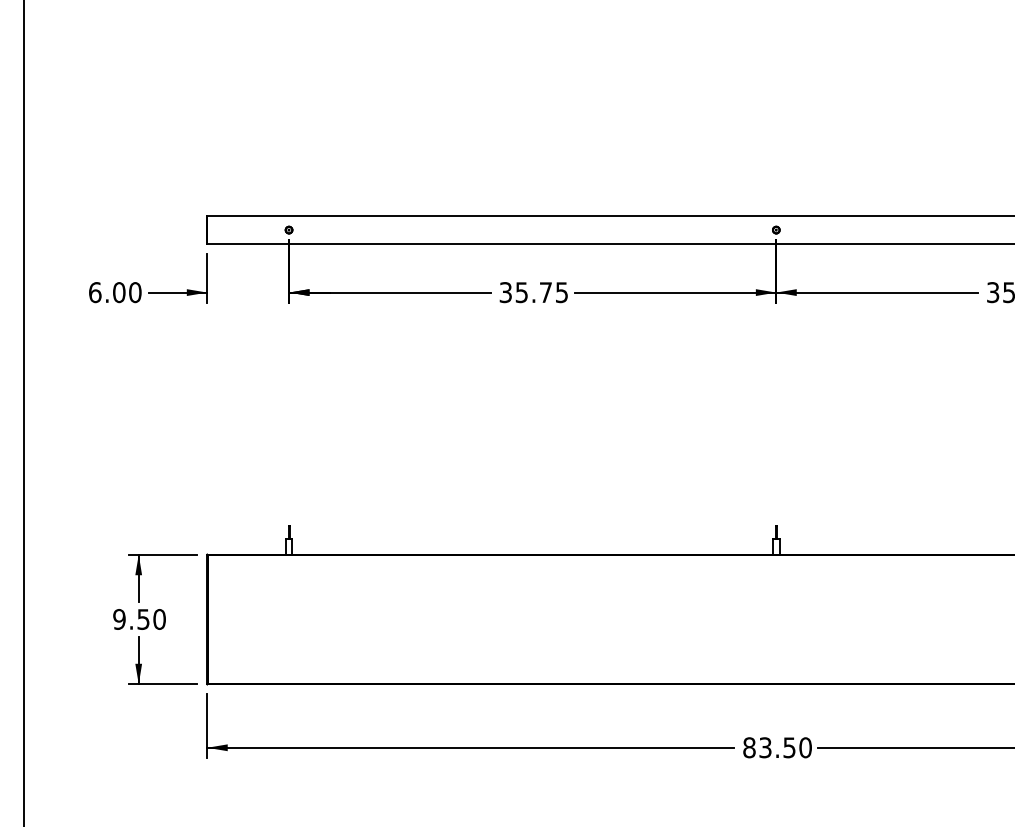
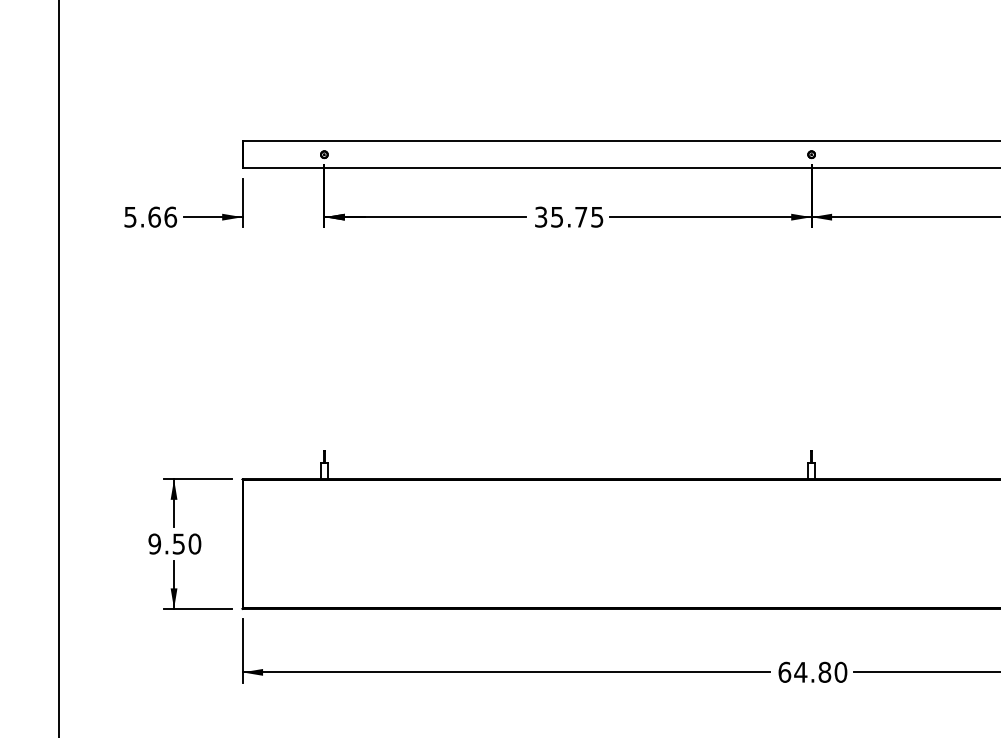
text: (115, 292) -> (150, 217), 6.00 -> 5.66
text: (769, 747) -> (804, 672), 83.50 -> 64.80

